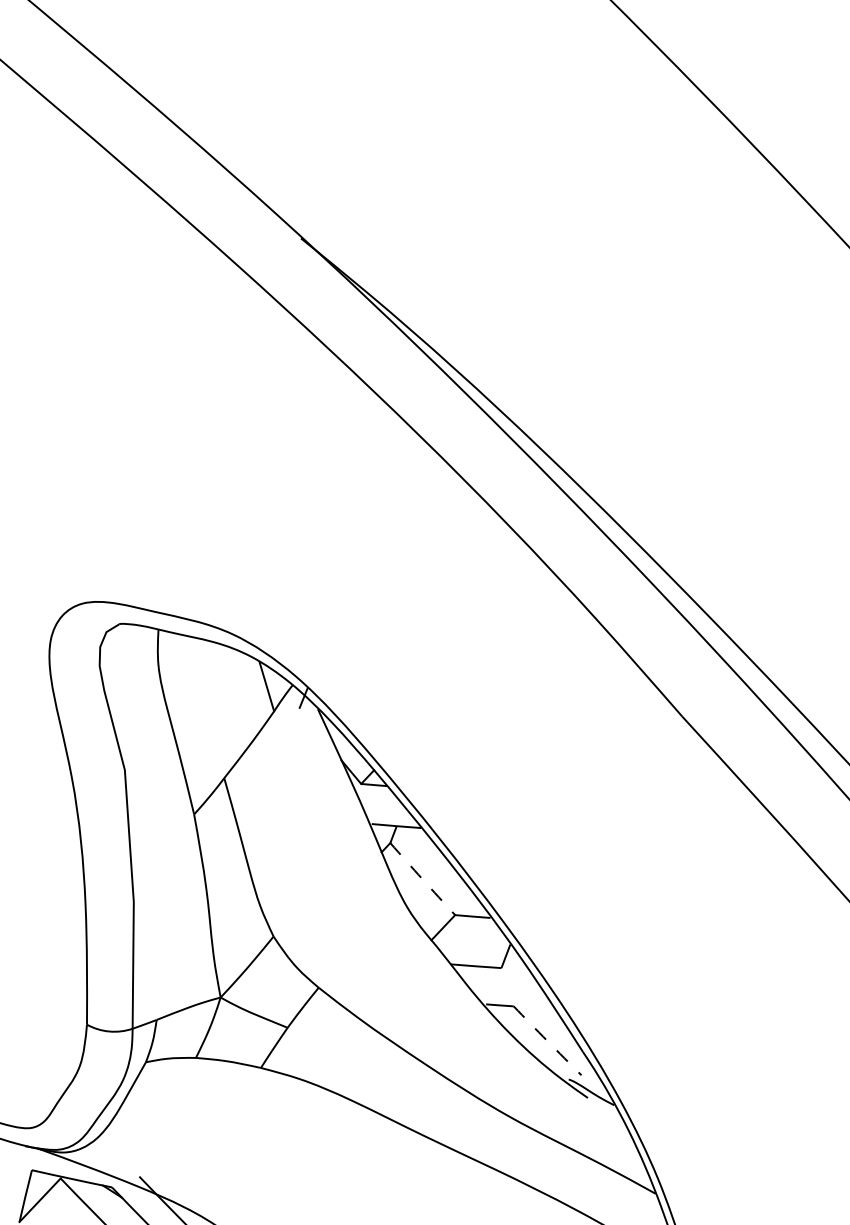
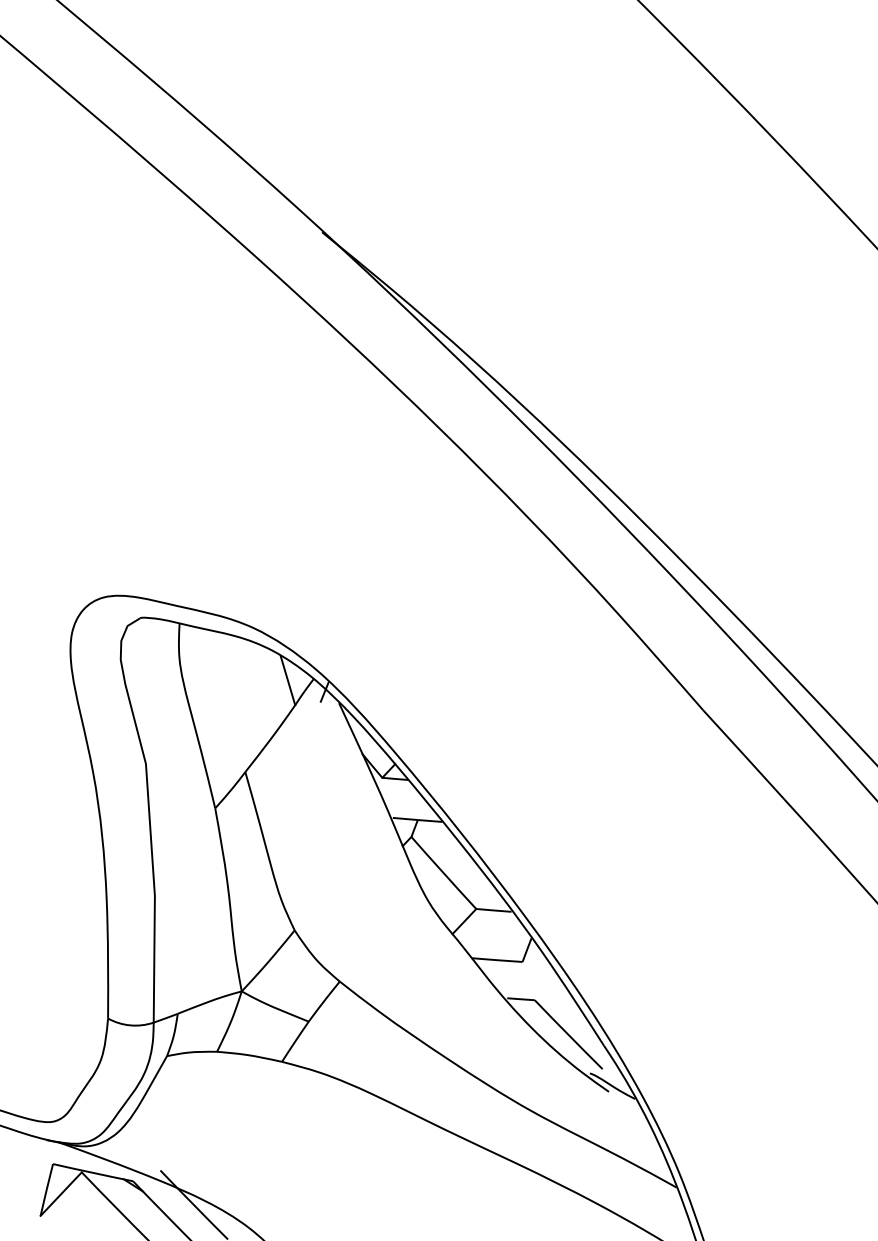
arc: (422, 879) -> (443, 873), dashed -> solid
arc: (547, 1040) -> (568, 1034), dashed -> solid

